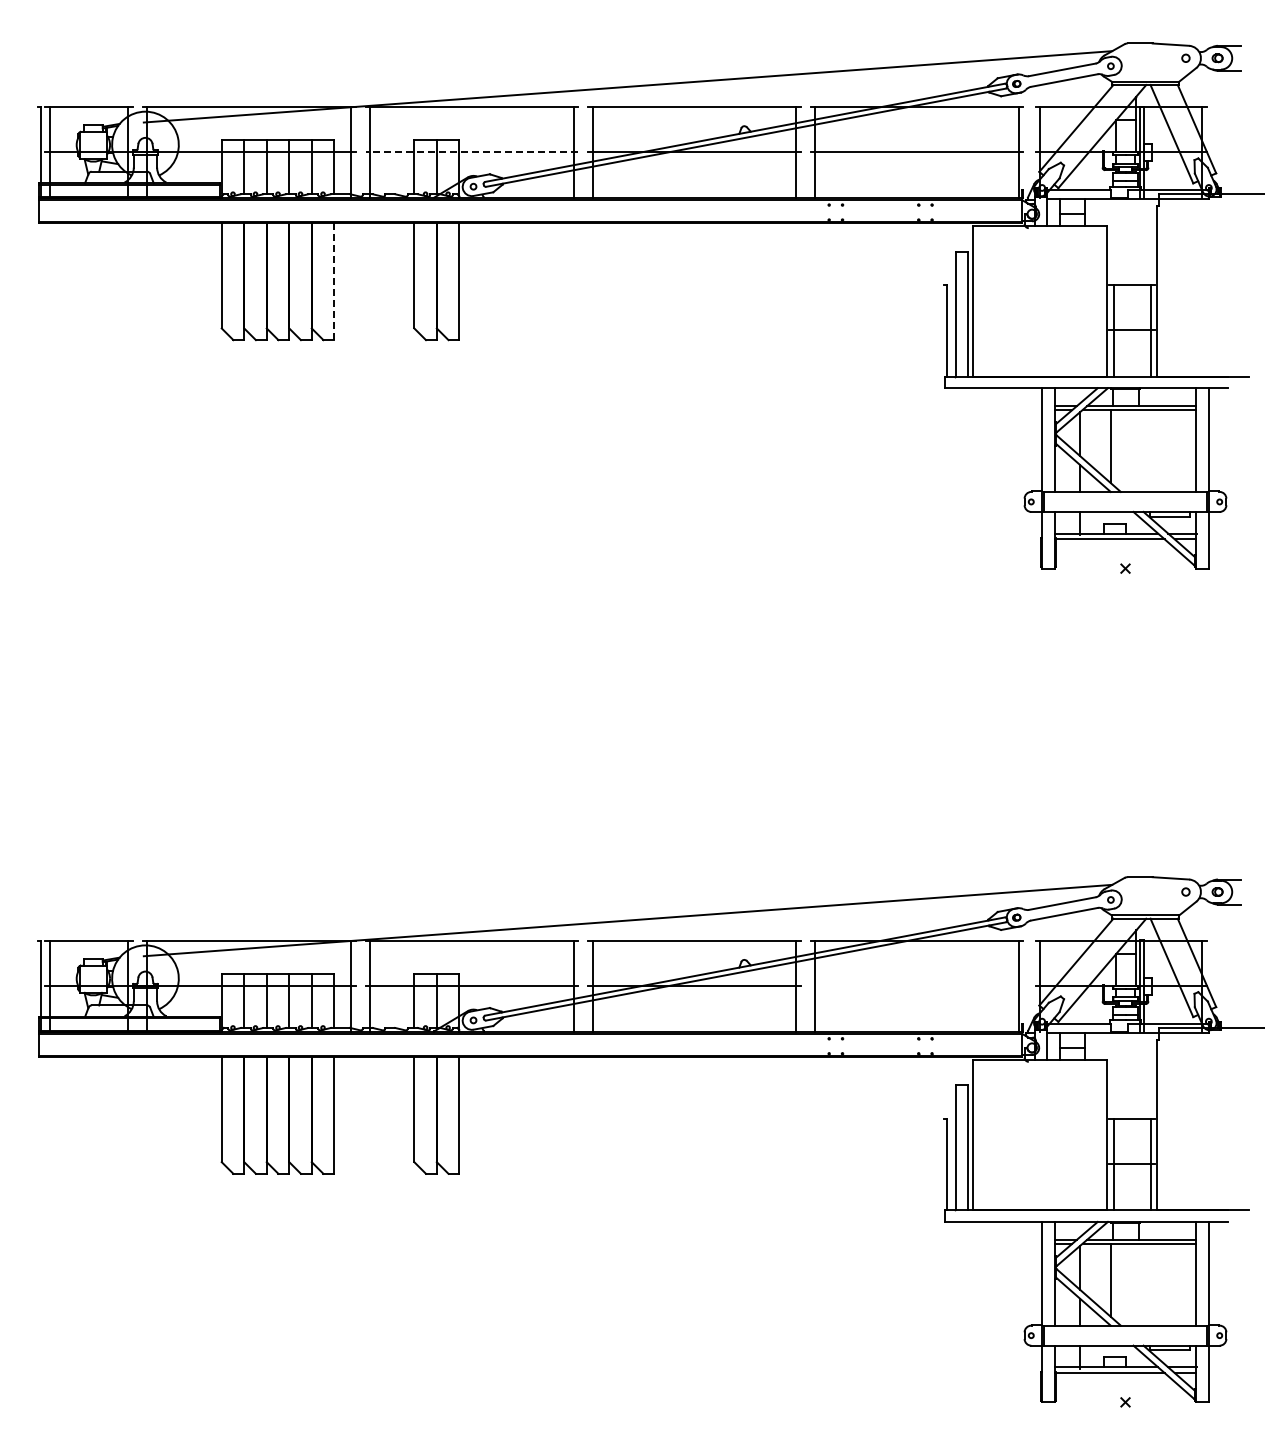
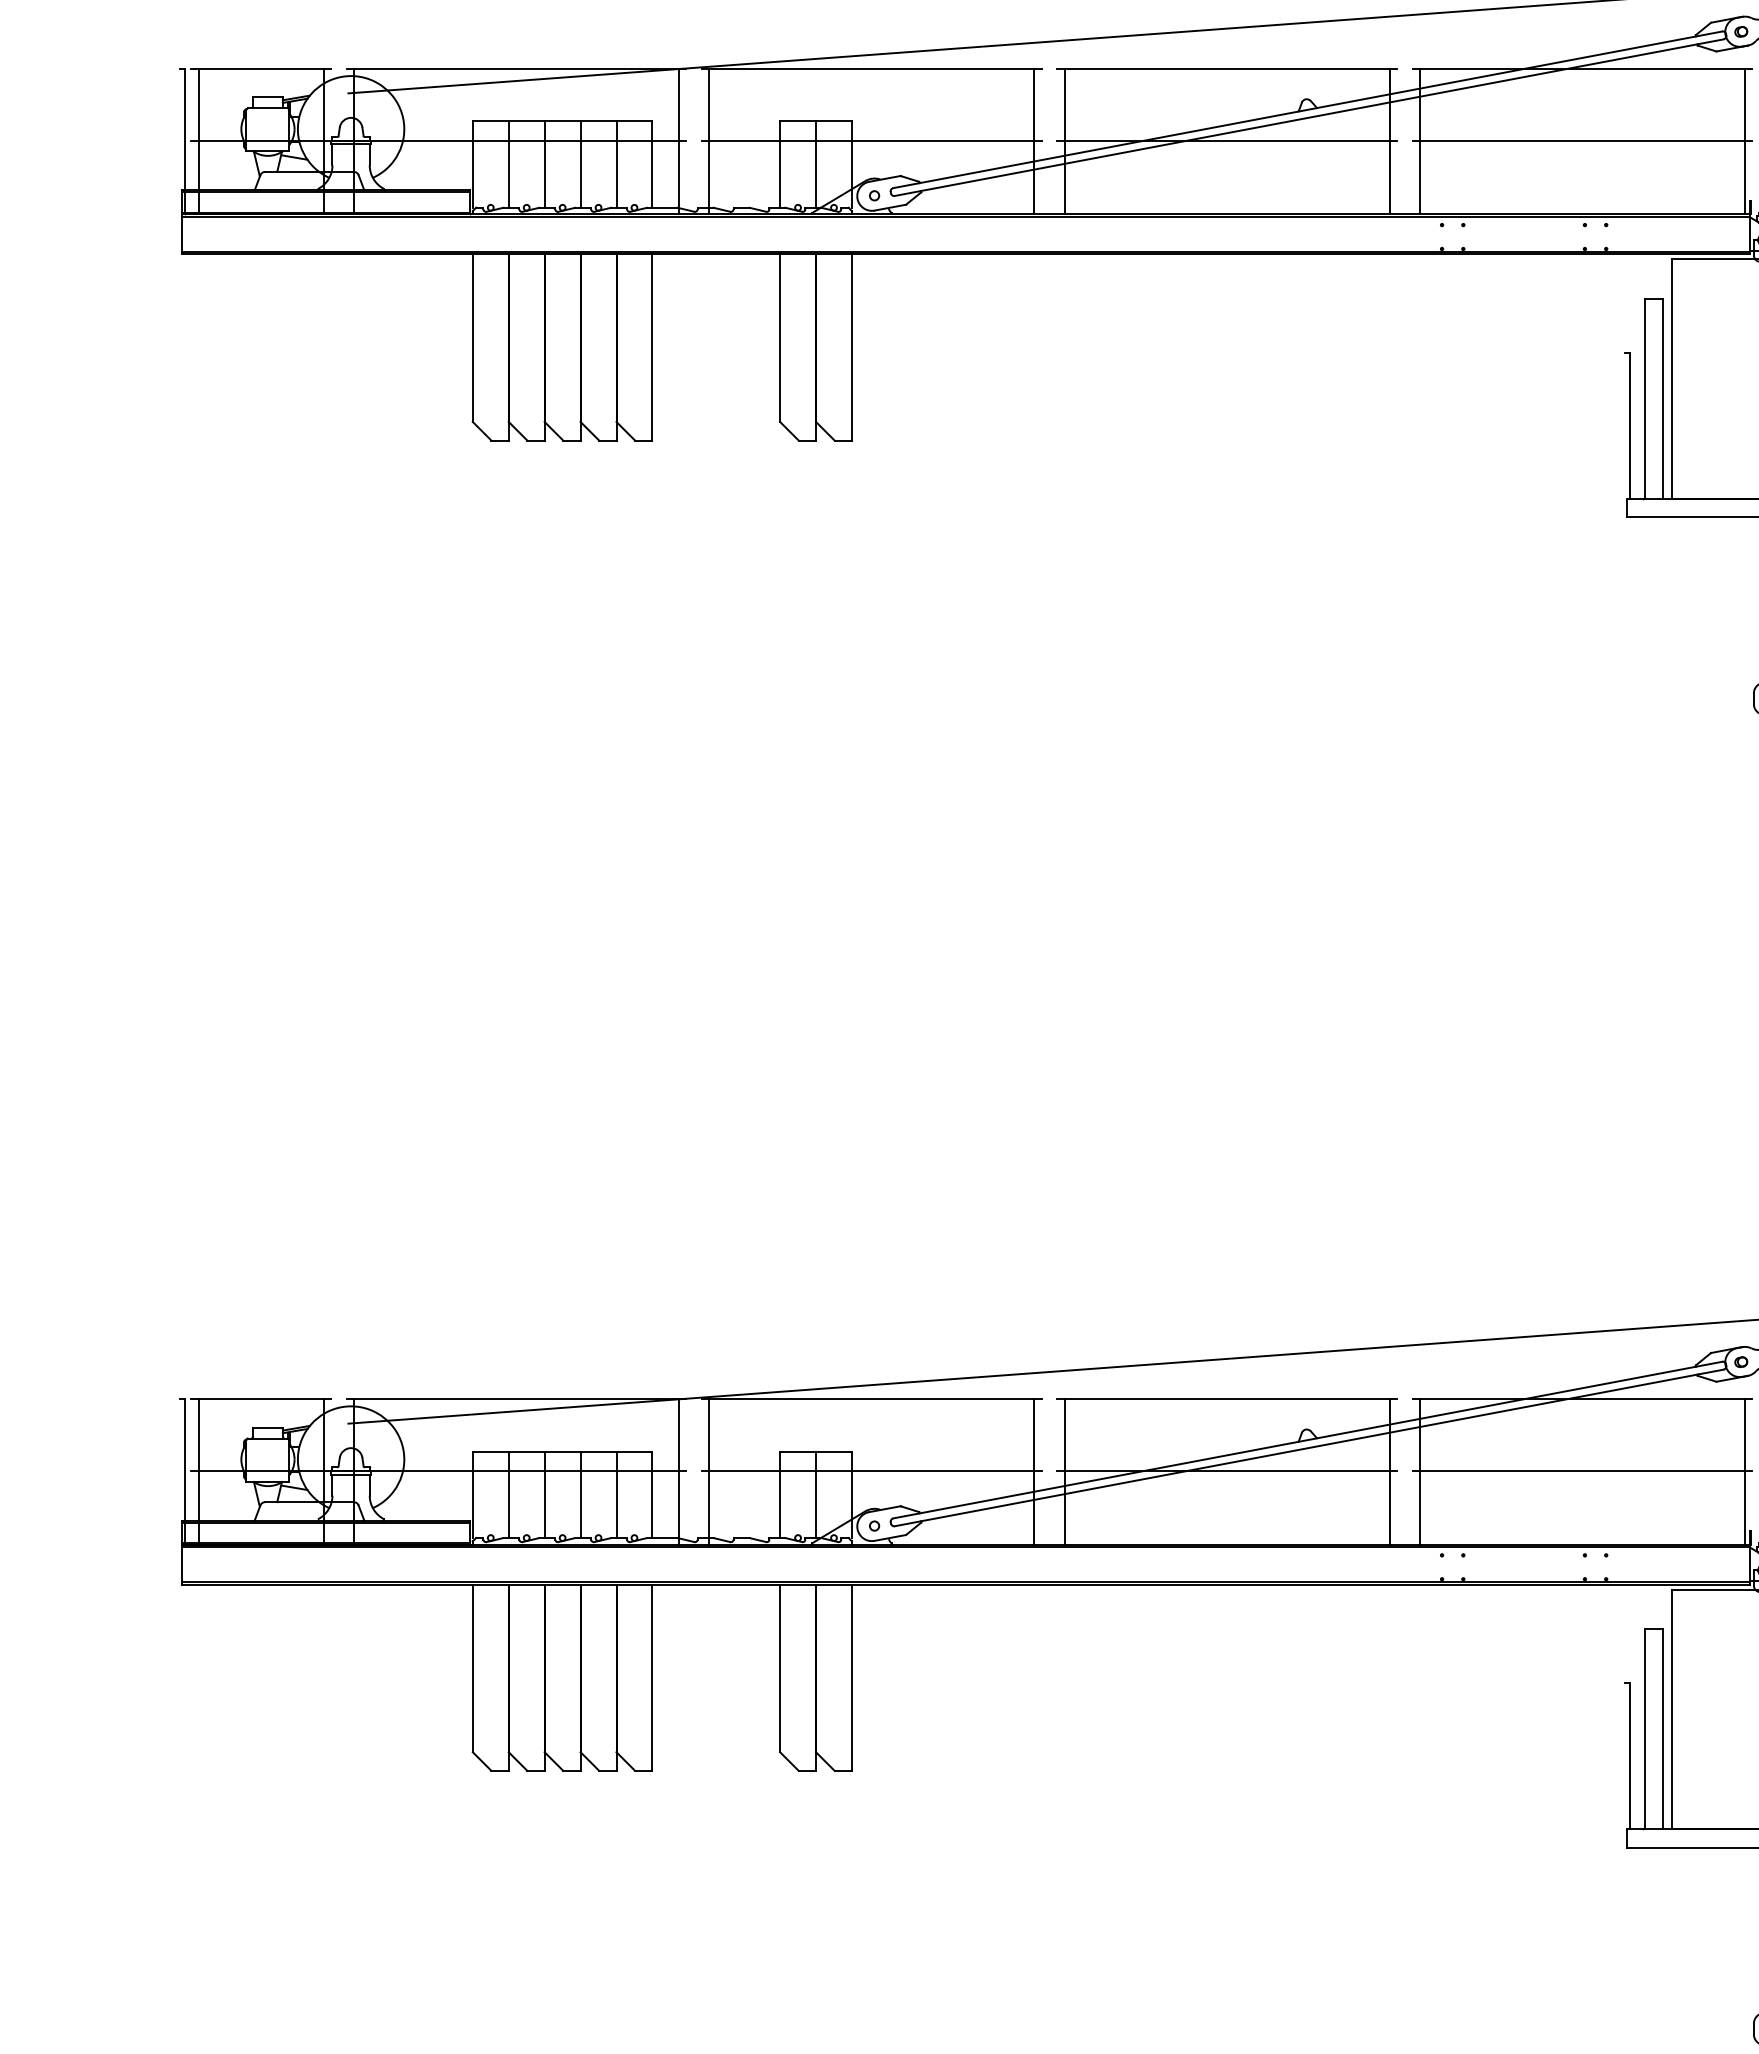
line: (471, 152) -> (871, 141), dashed -> solid
line: (334, 281) -> (652, 347), dashed -> solid
line: (916, 985) -> (1581, 1470), added

